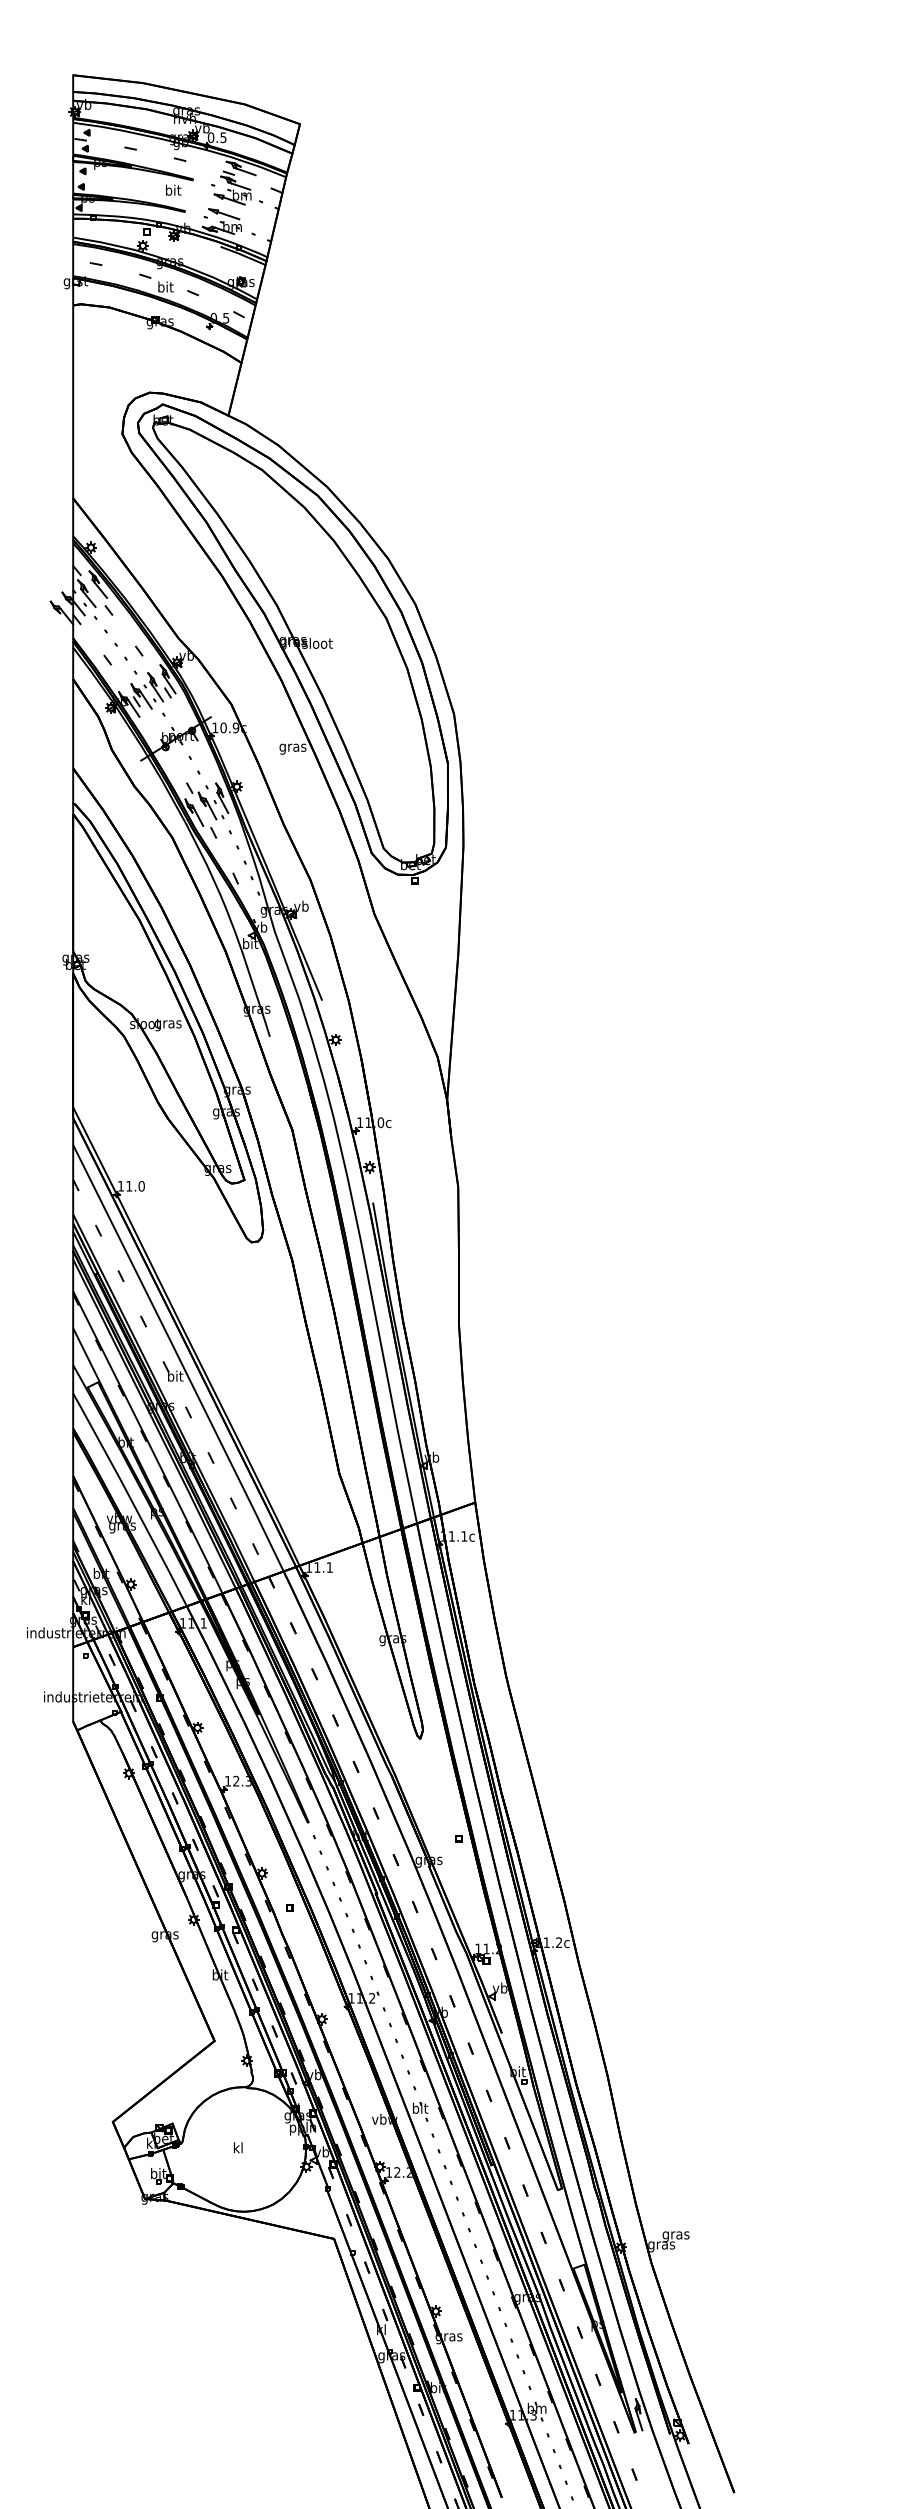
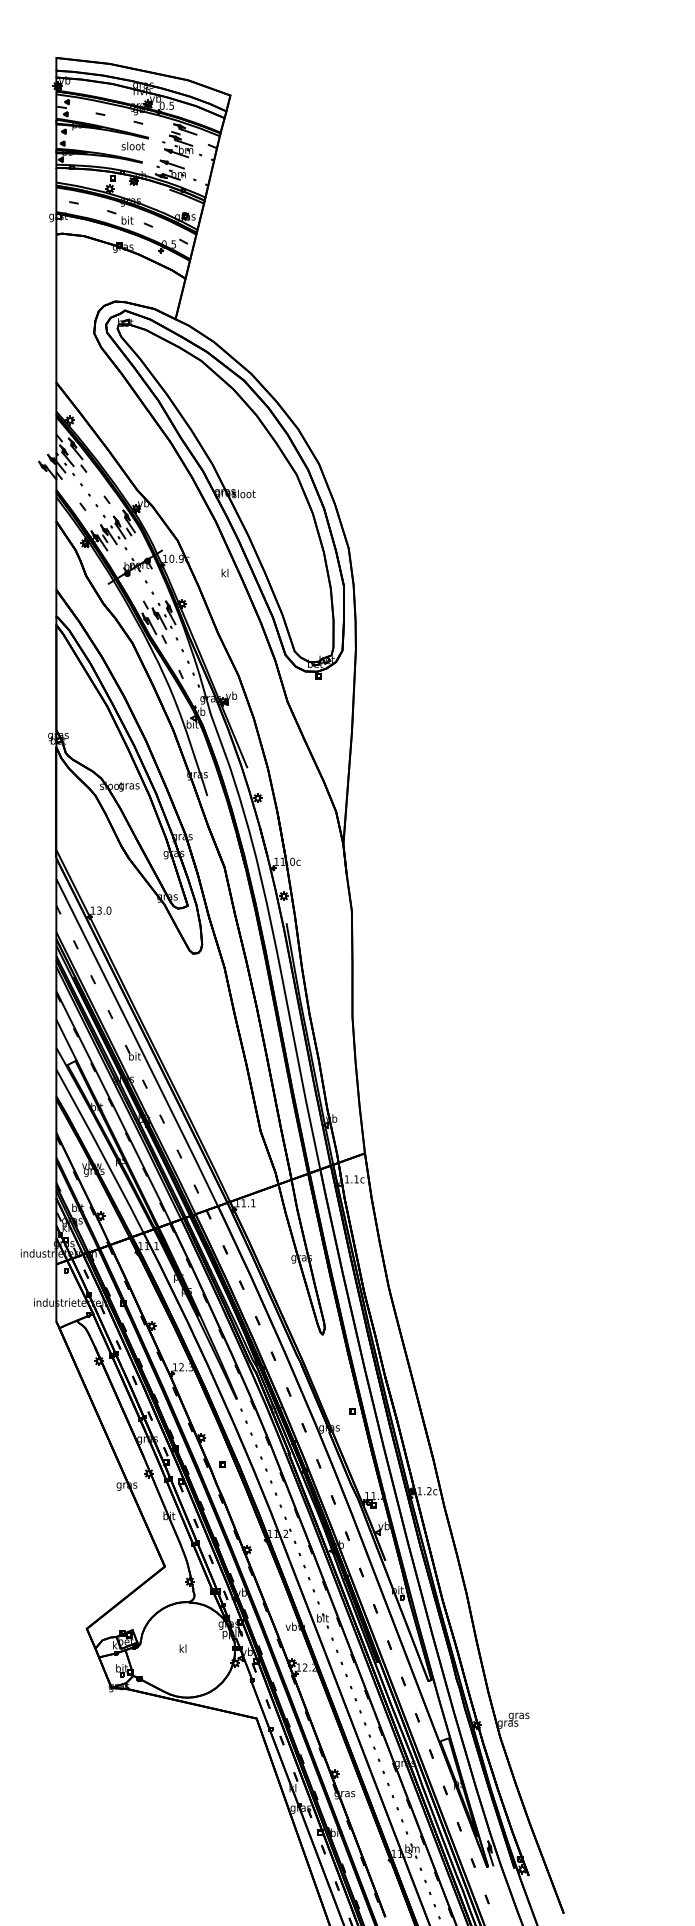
text: (173, 189) -> (133, 145), bit -> sloot
text: (292, 747) -> (224, 573), gras -> kl
text: (129, 1185) -> (99, 910), 11.0 -> 13.0

